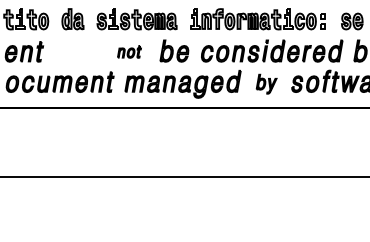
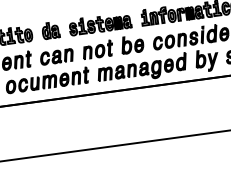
part: (129, 51) -> (97, 49), size x1.67
part: (75, 53) -> (56, 56), added
part: (266, 83) -> (206, 59), size x1.43

